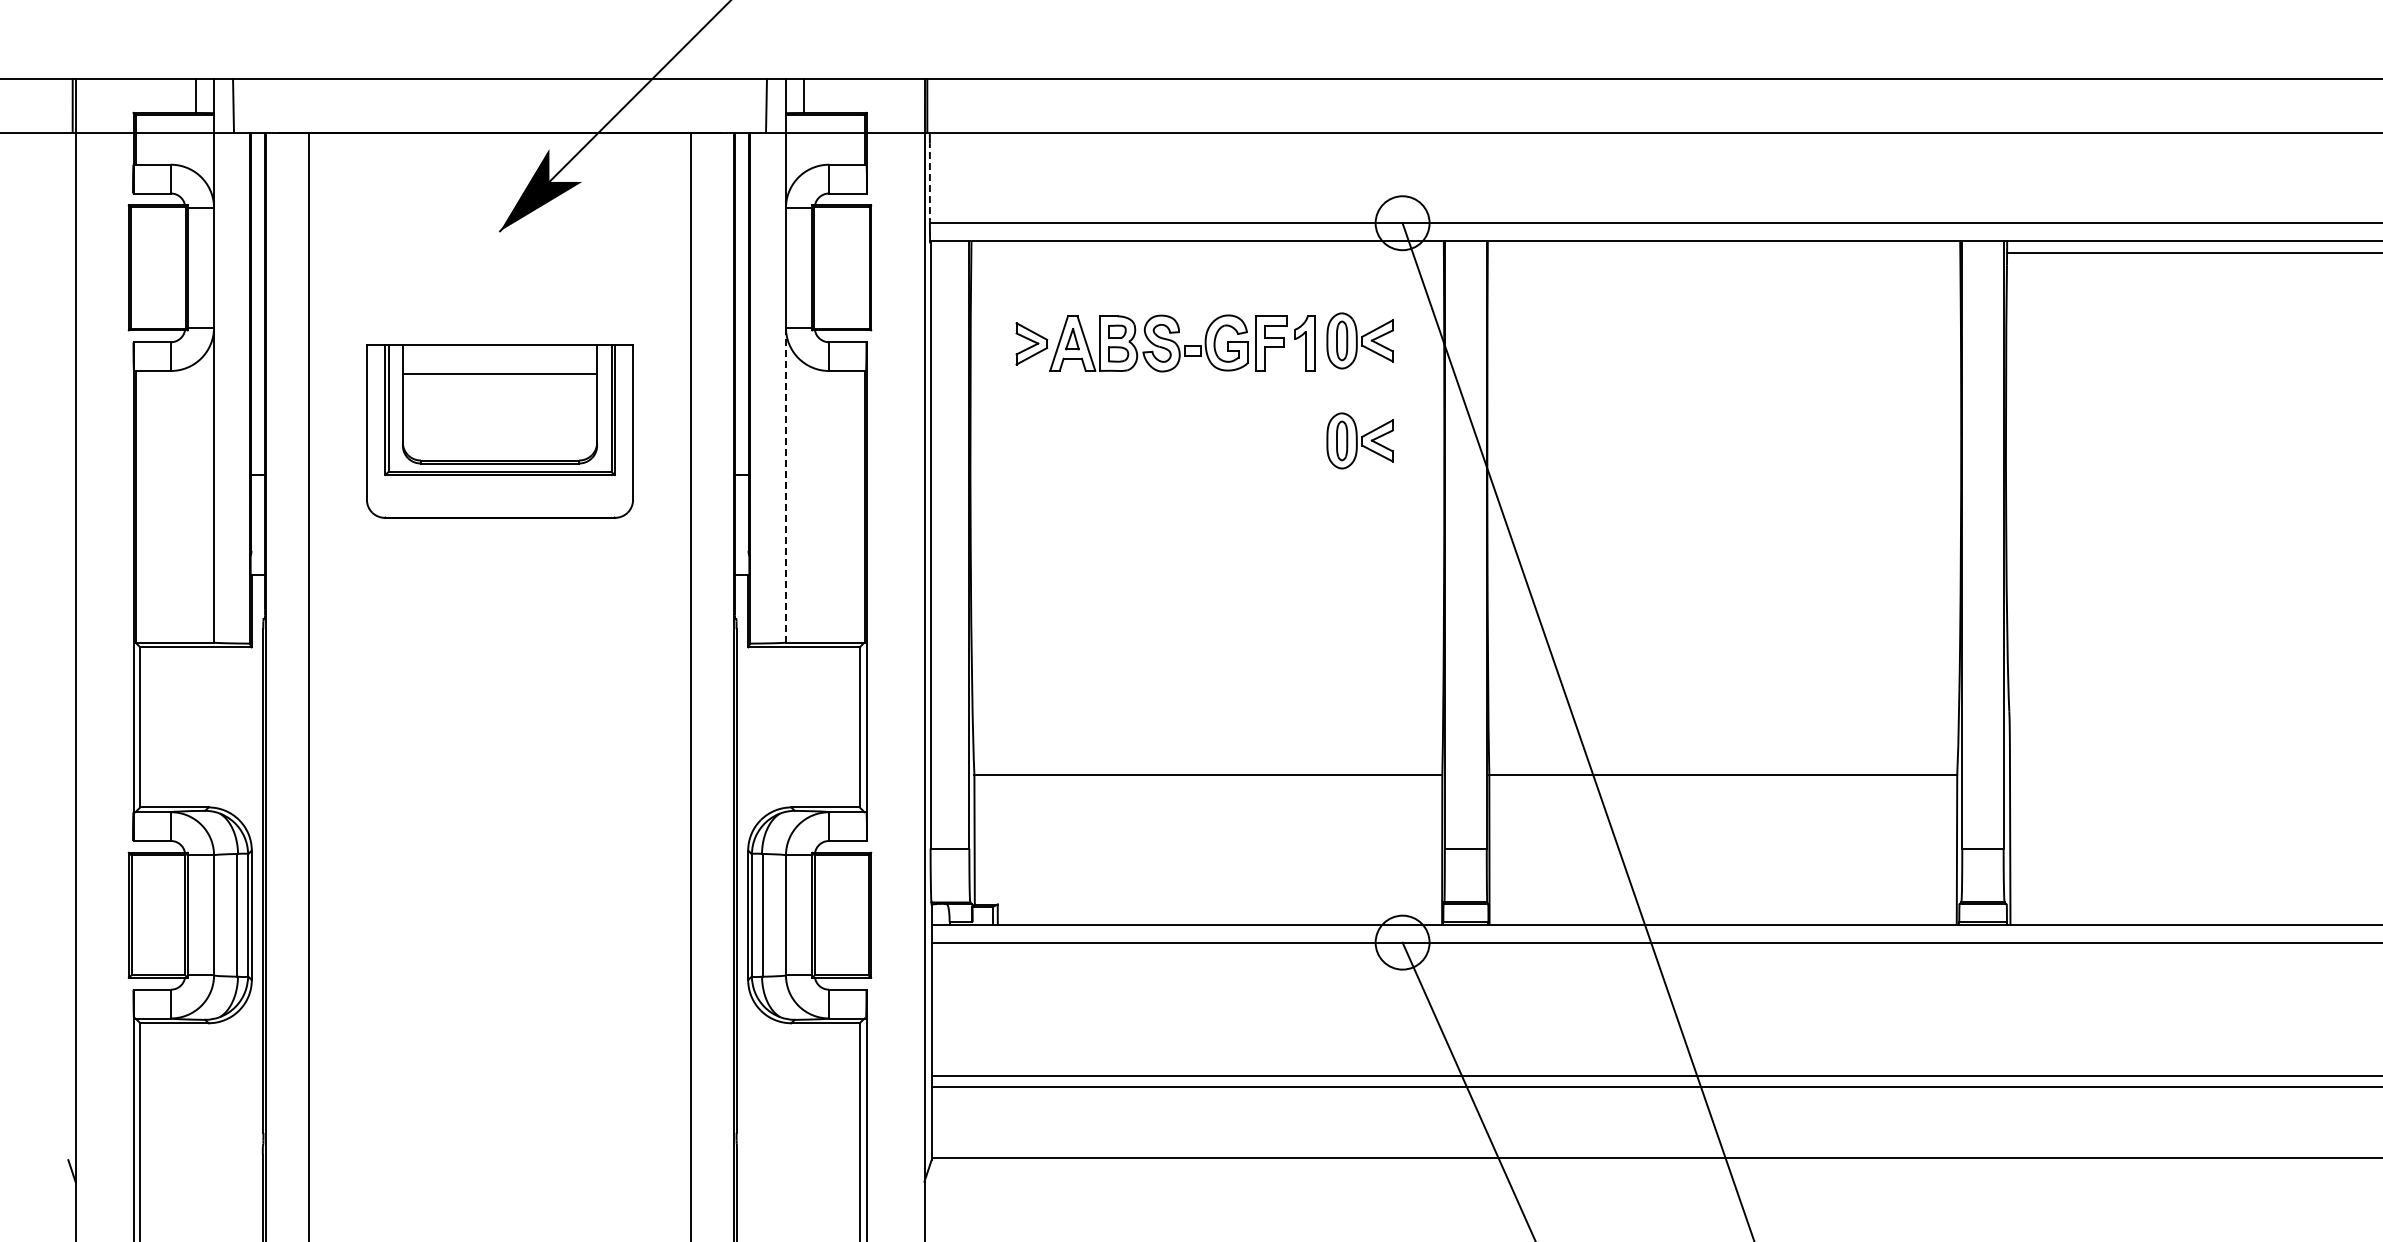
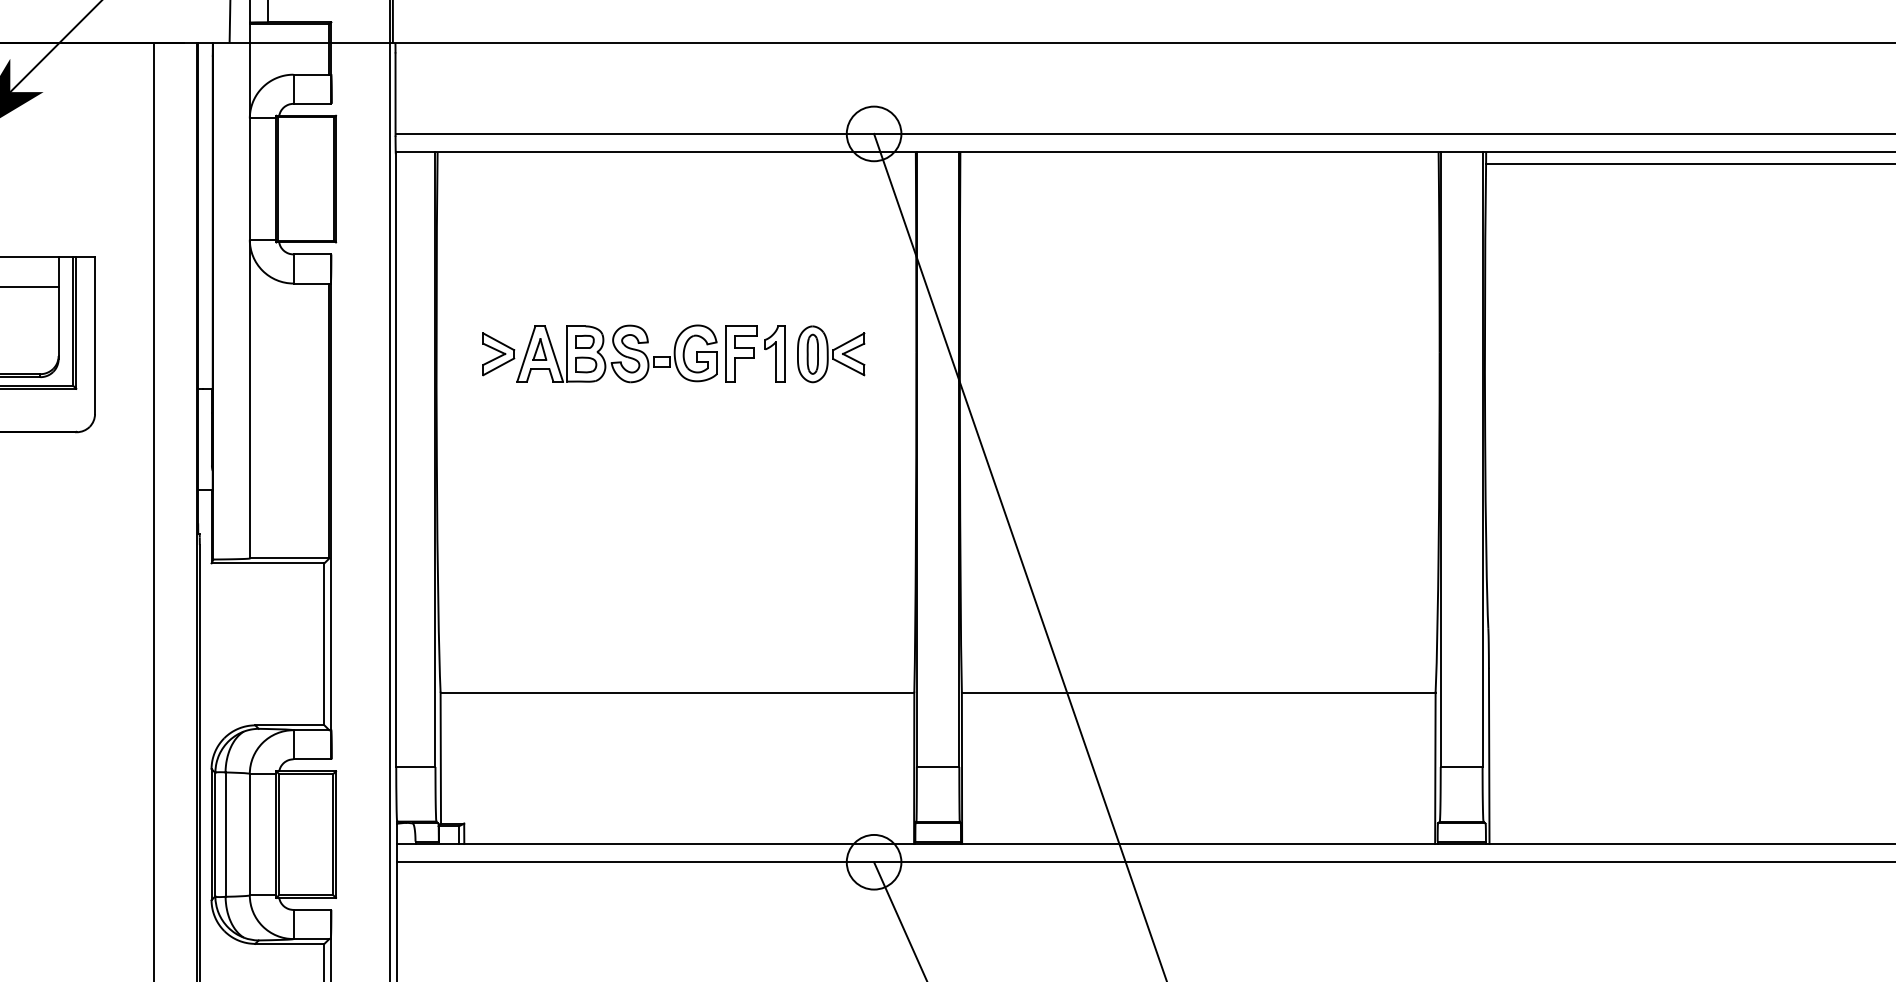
line: (929, 184) -> (395, 94), dashed -> solid
part: (1359, 340) -> (830, 252), removed
part: (1165, 343) -> (634, 353), moved
line: (785, 484) -> (249, 398), dashed -> solid

